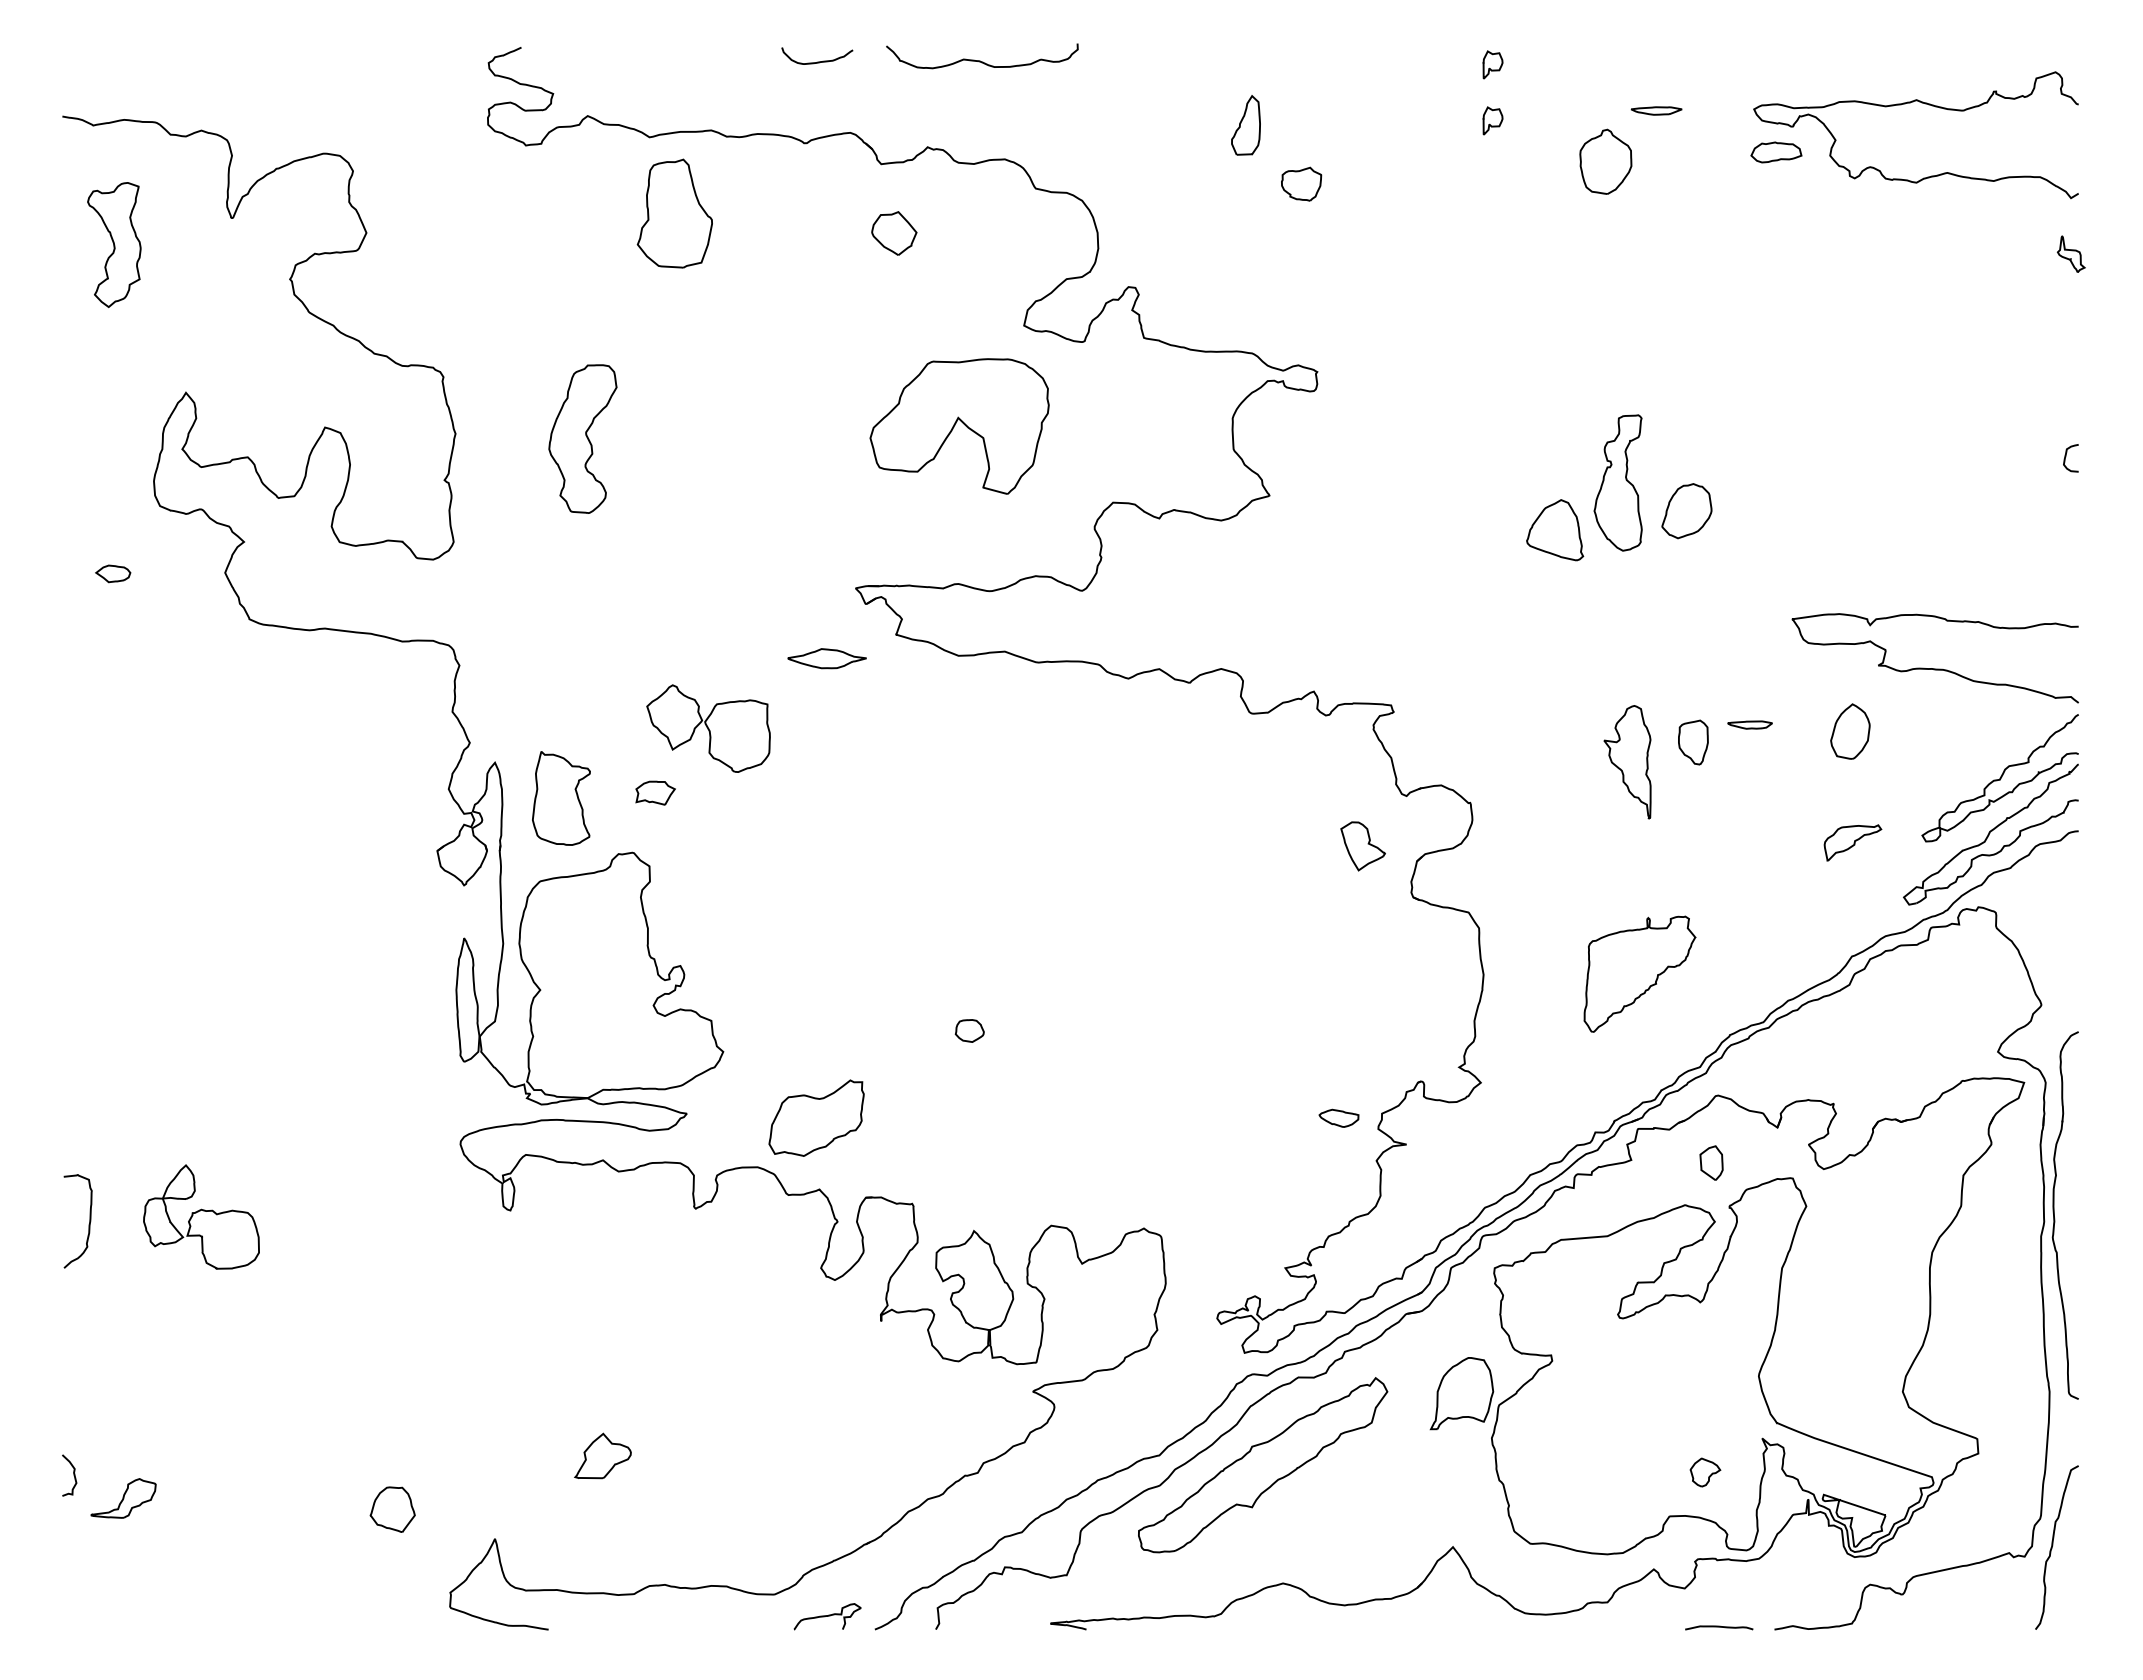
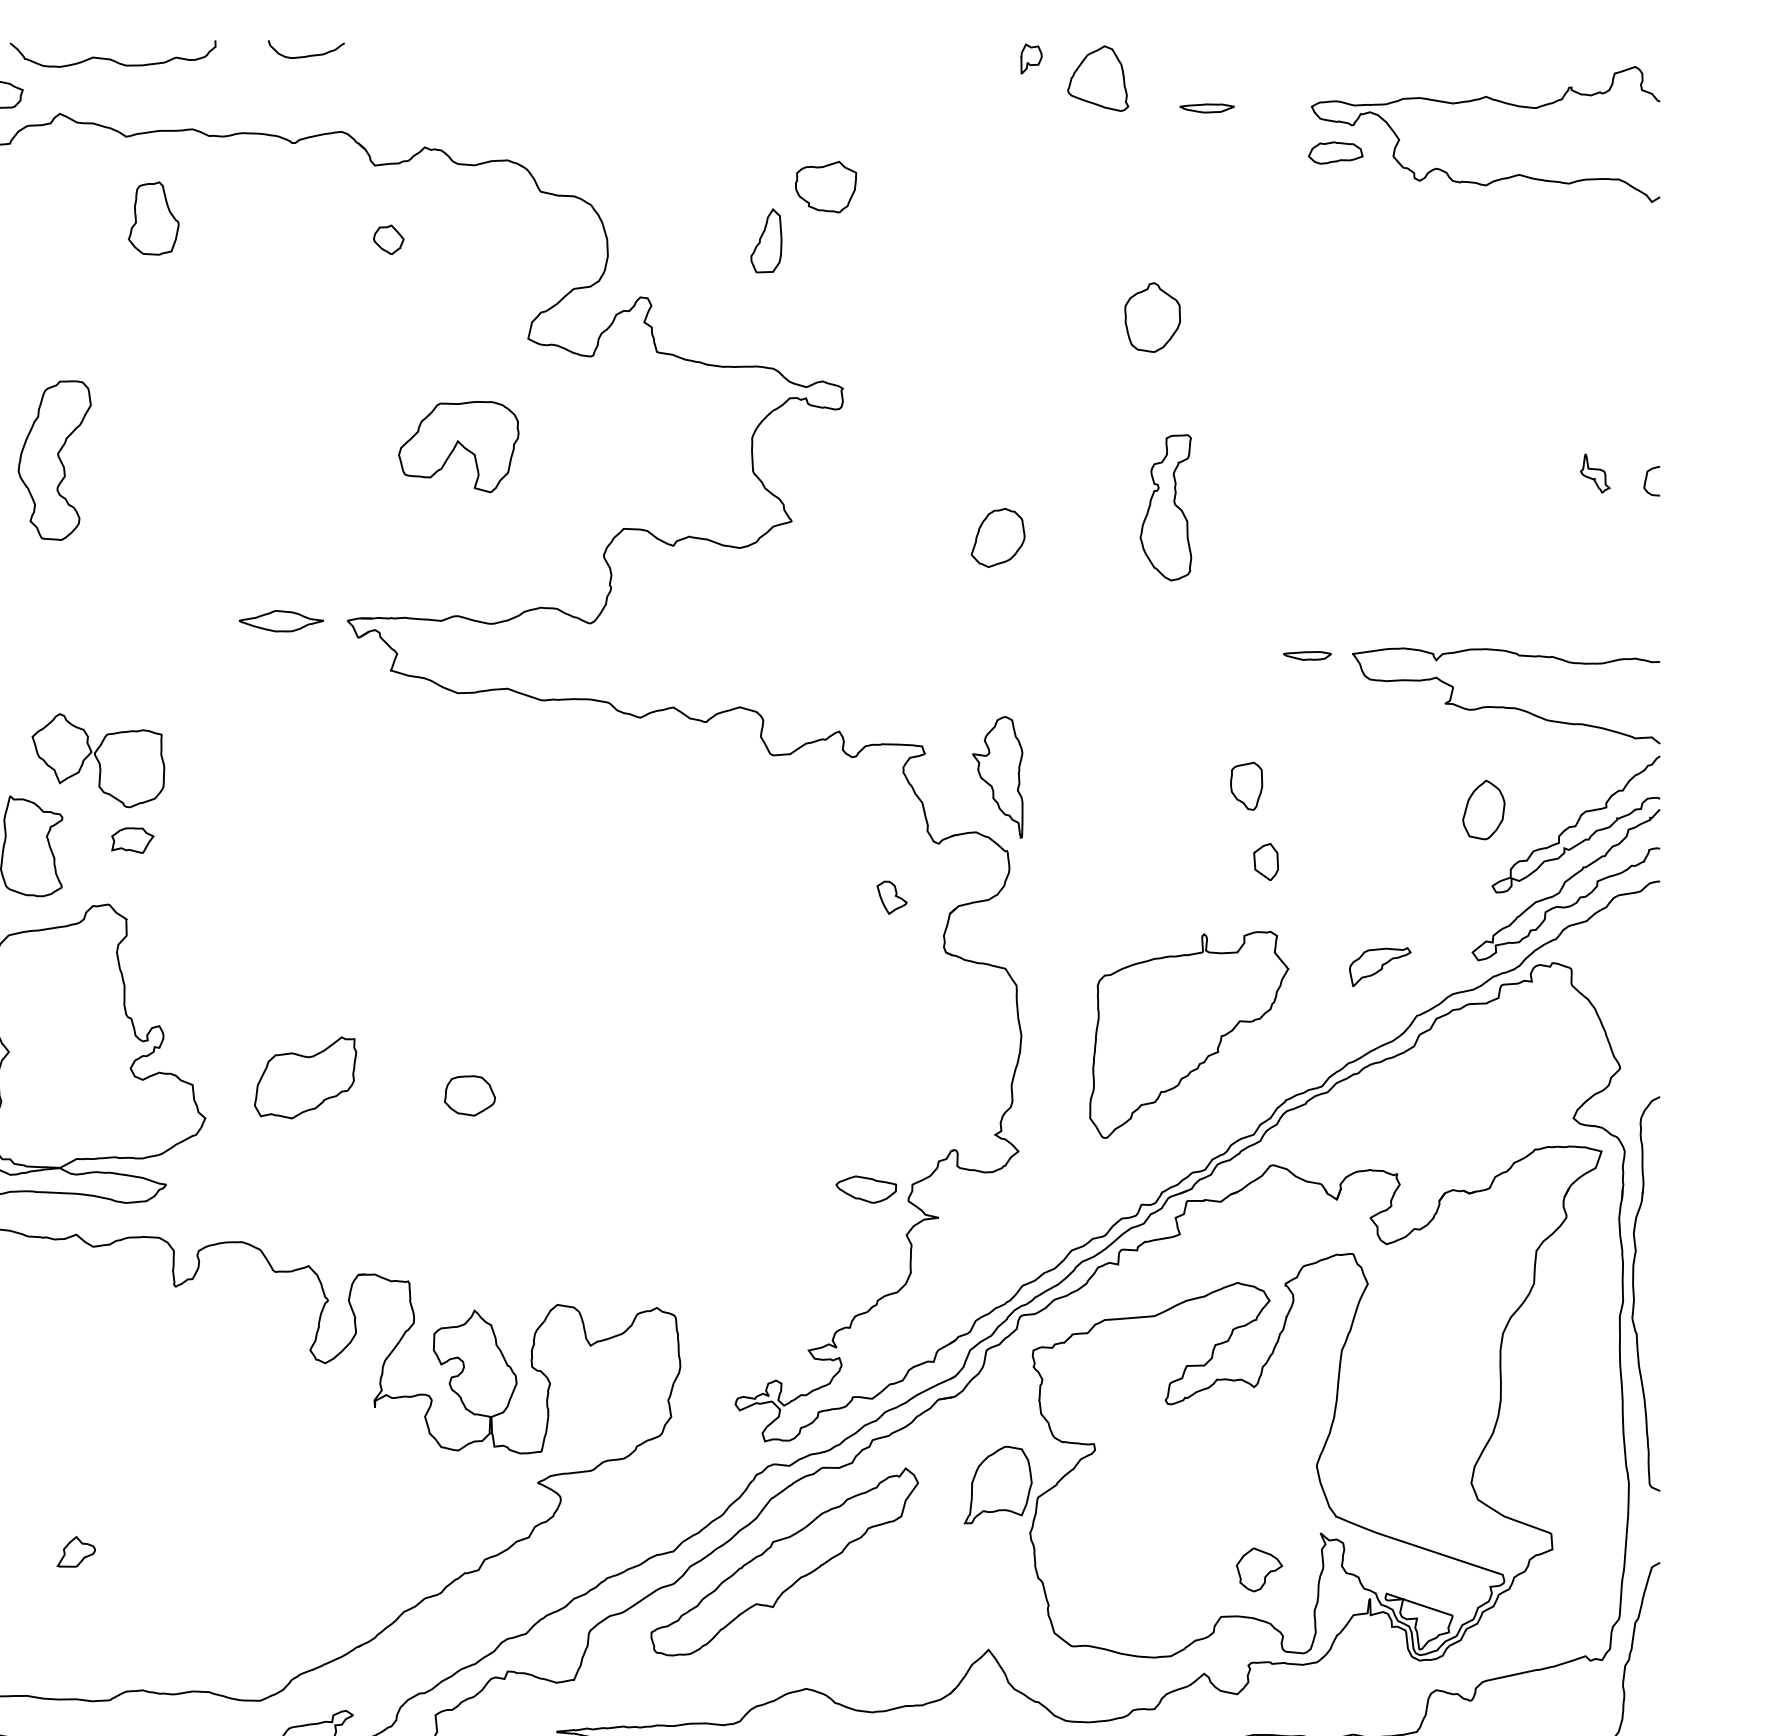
curve: (980, 60) -> (111, 58), moved
part: (1492, 120) -> (1031, 118), removed
part: (1245, 125) -> (765, 241), moved
part: (1605, 161) -> (1152, 317), moved
part: (1301, 183) -> (825, 186), size x1.43
part: (675, 213) -> (154, 218), size x0.62
part: (893, 233) -> (388, 239), size x0.62
part: (2070, 253) -> (1594, 472), moved
part: (958, 426) -> (457, 447), size x0.62
part: (1686, 511) -> (997, 538), moved
part: (1555, 530) -> (1098, 78), moved
part: (826, 658) -> (280, 620), moved
part: (1749, 724) -> (1306, 655), moved
part: (708, 728) -> (98, 760), moved
part: (1850, 731) -> (1483, 809), moved
part: (1627, 762) -> (997, 777), moved
part: (1852, 842) -> (1379, 966), moved
part: (1362, 846) -> (891, 897), size x0.62
part: (1639, 974) -> (1188, 1035), size x1.67
part: (969, 1030) -> (469, 1095), size x1.67
part: (816, 1117) -> (305, 1077), moved
part: (1338, 1118) -> (865, 1189), size x1.43
part: (1711, 1162) -> (1266, 861), moved
part: (602, 1455) -> (75, 1551), size x0.62
part: (1705, 1472) -> (1259, 1569), size x1.43

